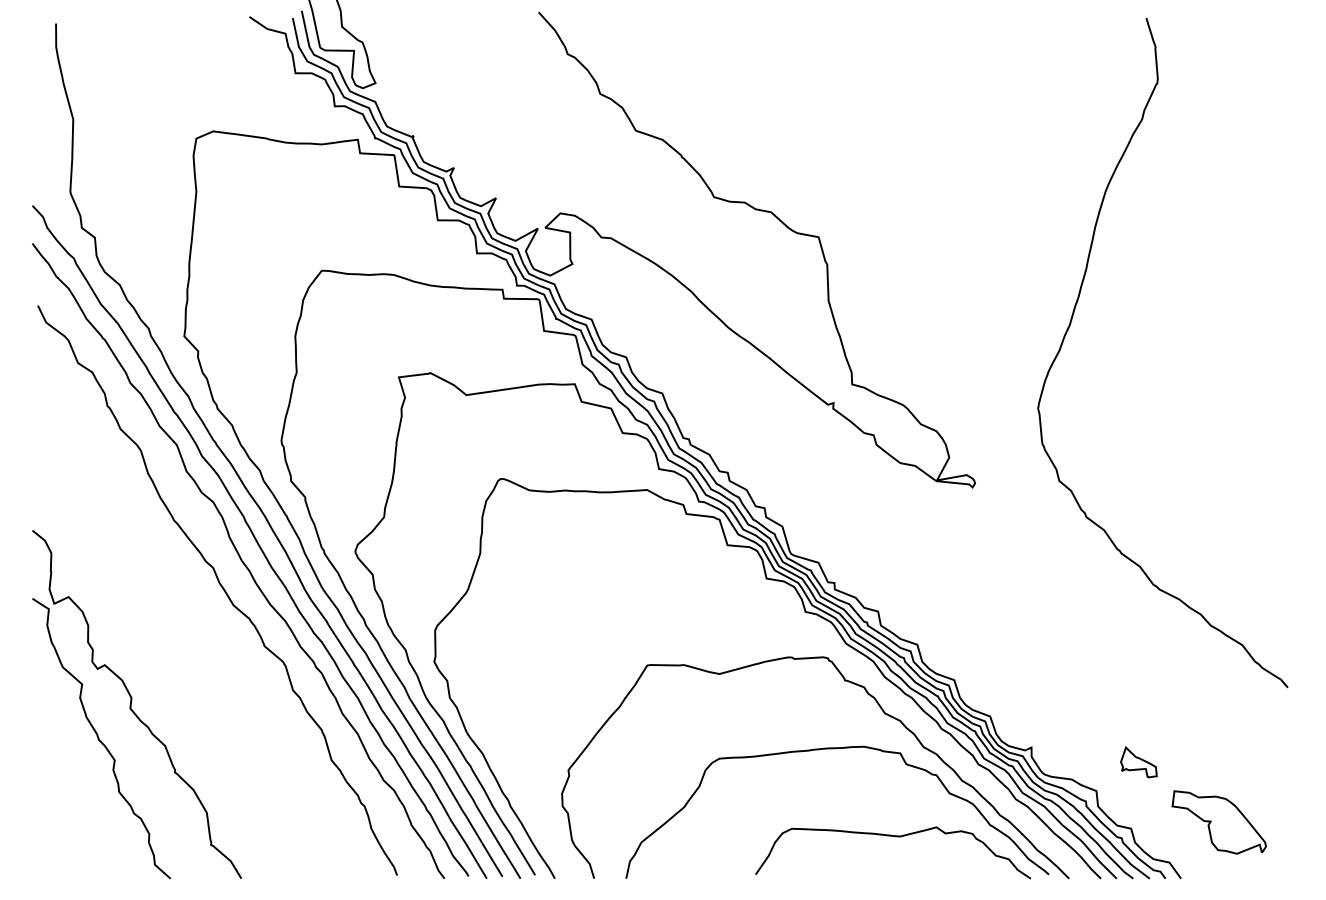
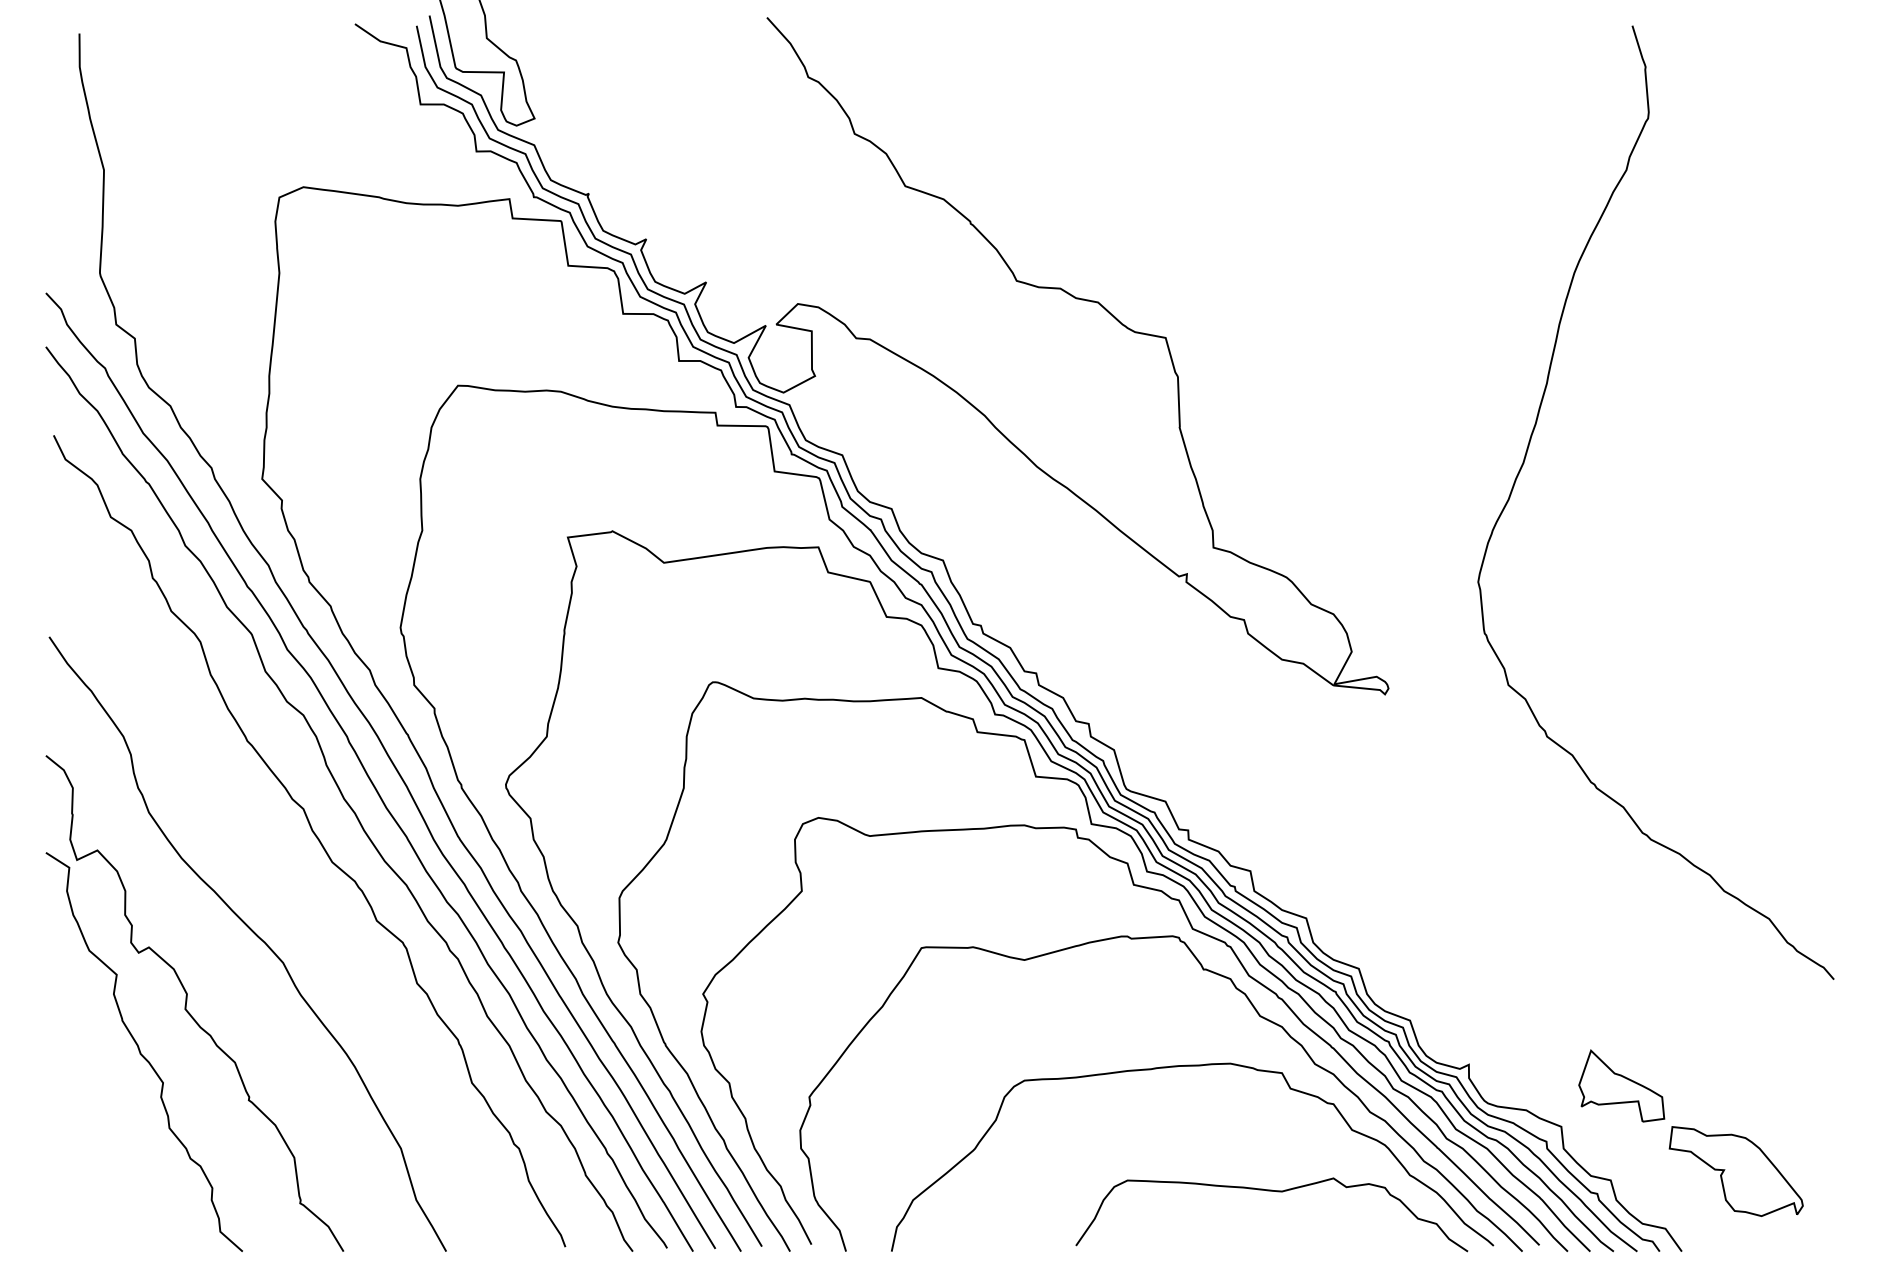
curve: (838, 653) -> (1193, 930), added
curve: (179, 656) -> (255, 935), added
part: (1138, 762) -> (1621, 1085), size x1.67

